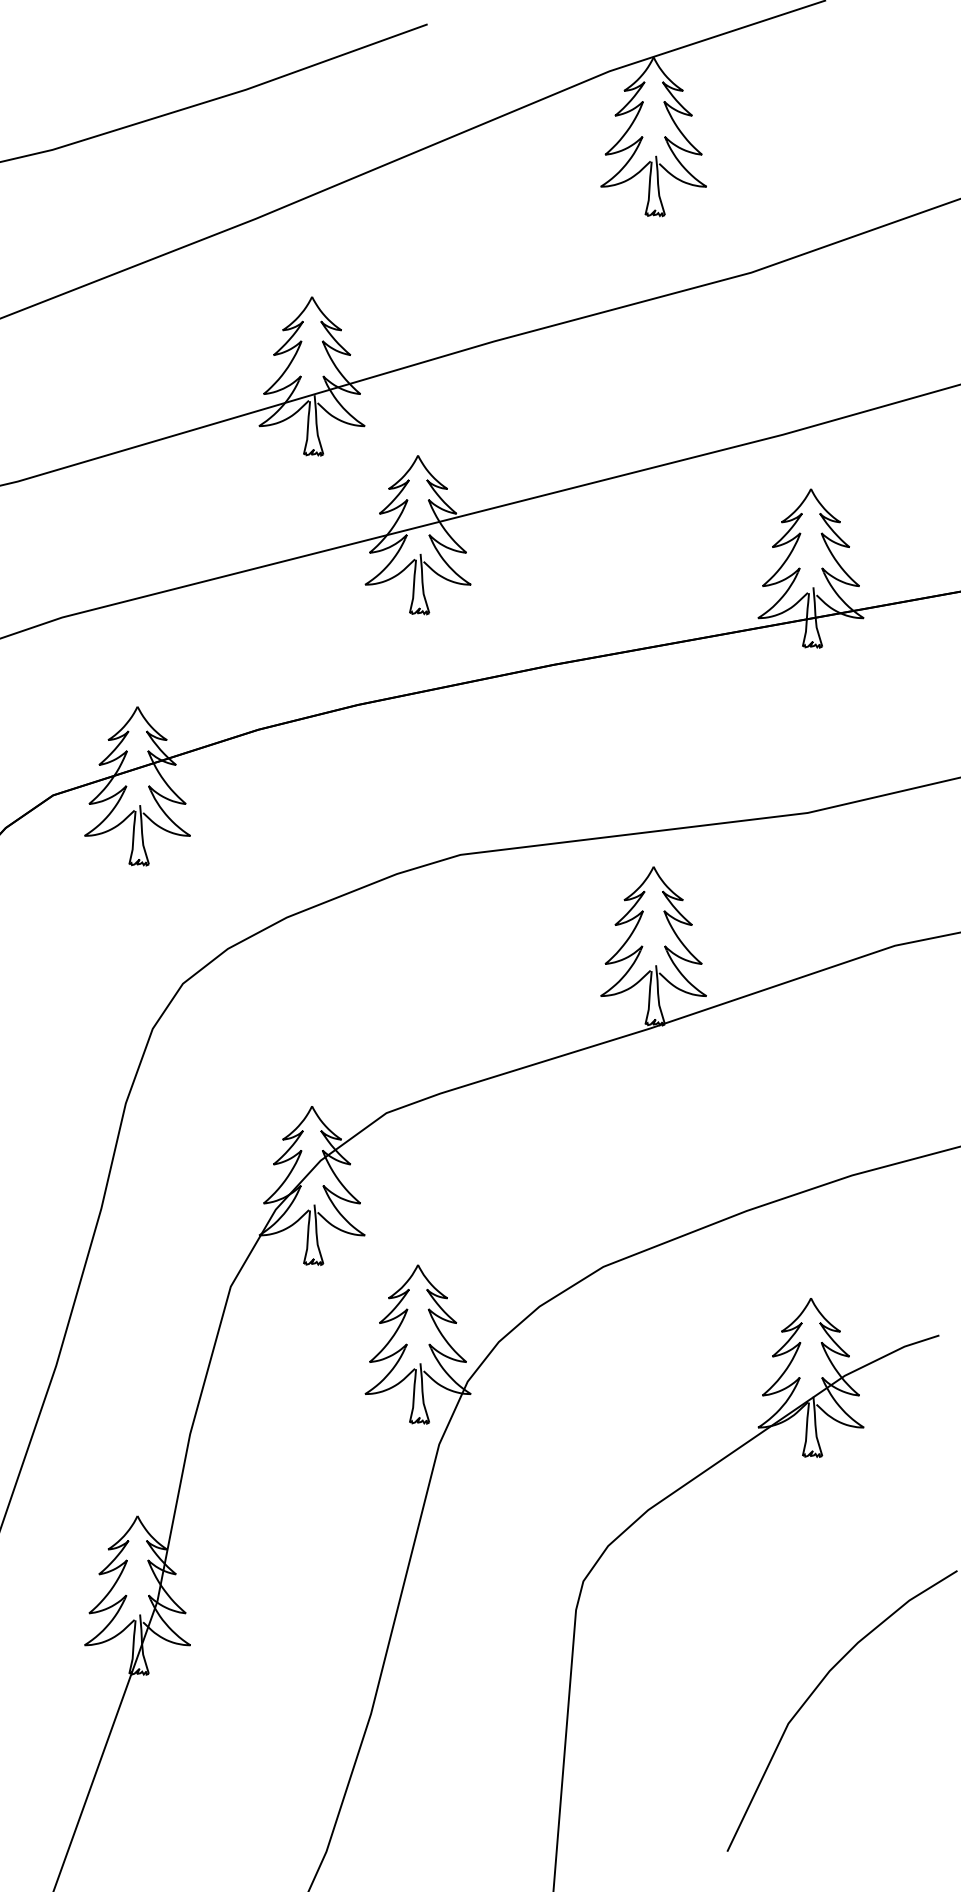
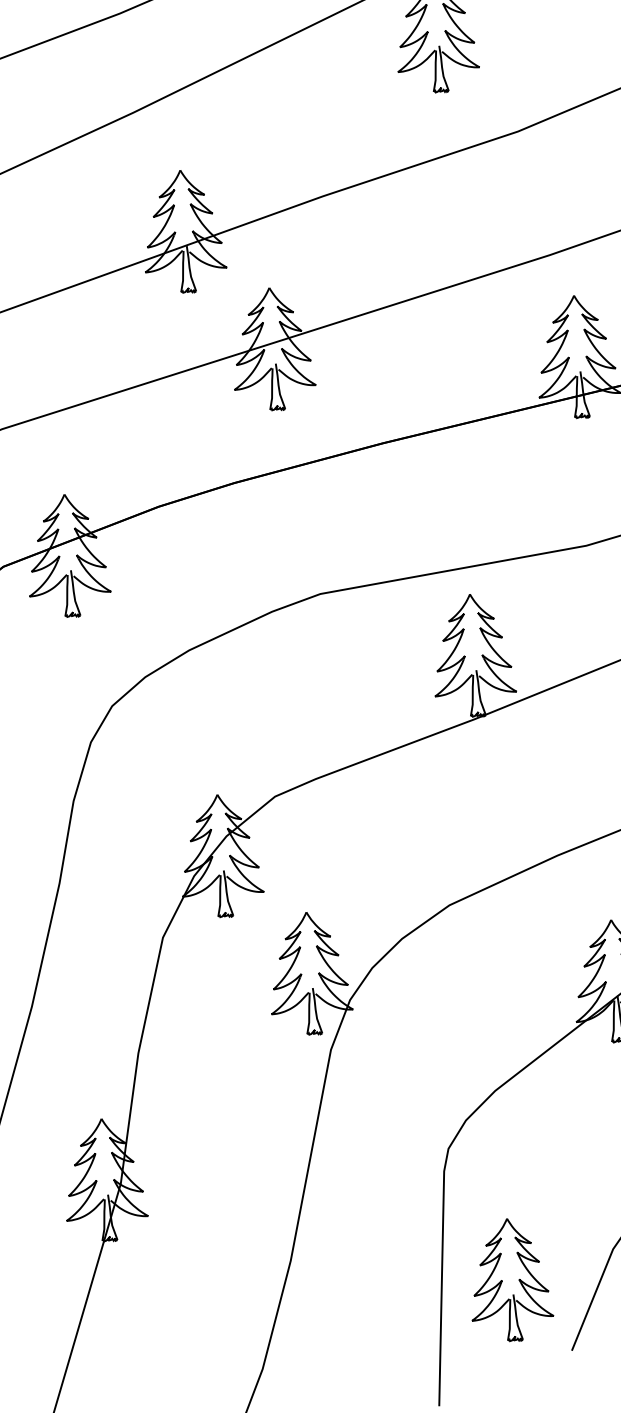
part: (643, 1756) -> (502, 1281), added

